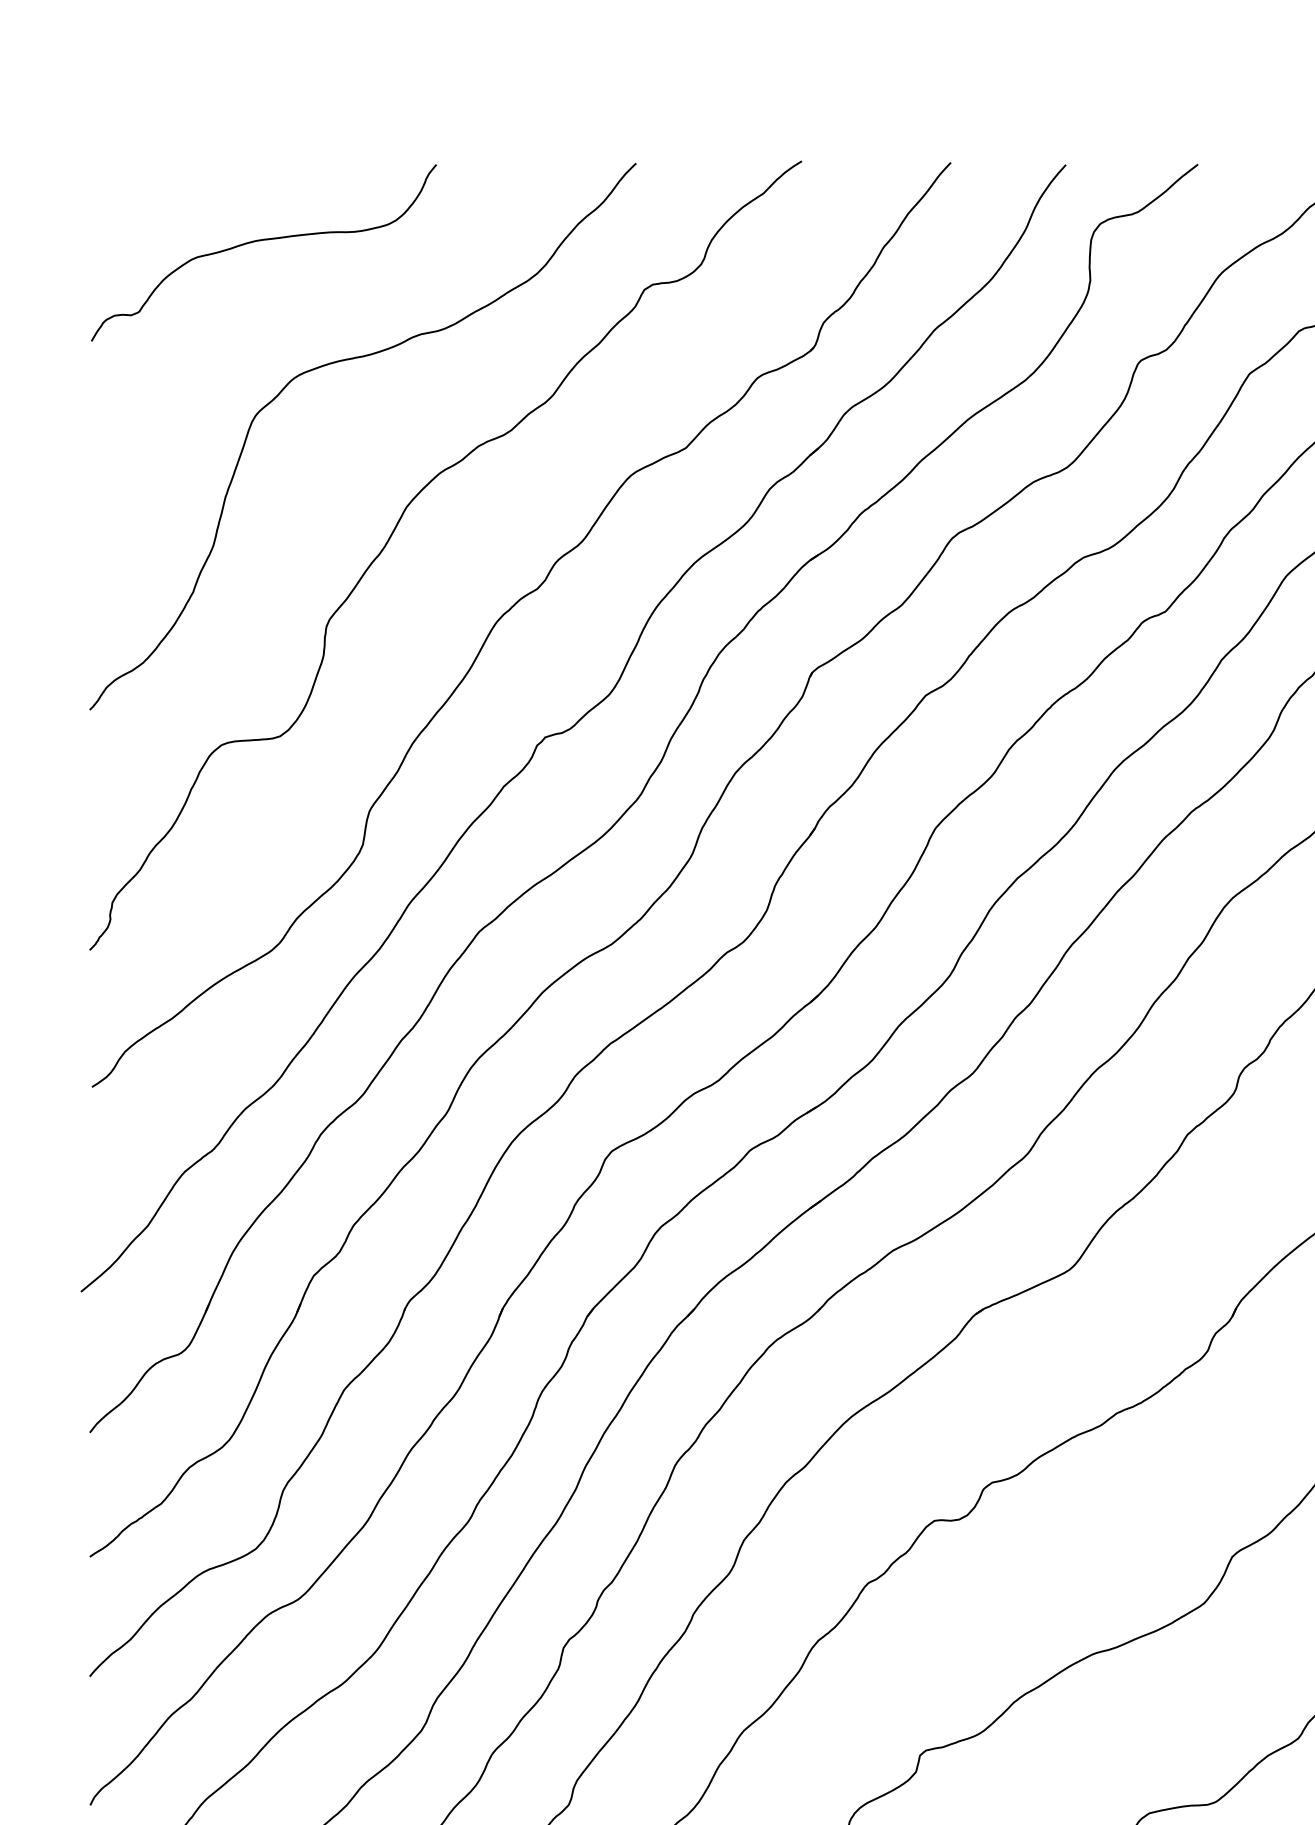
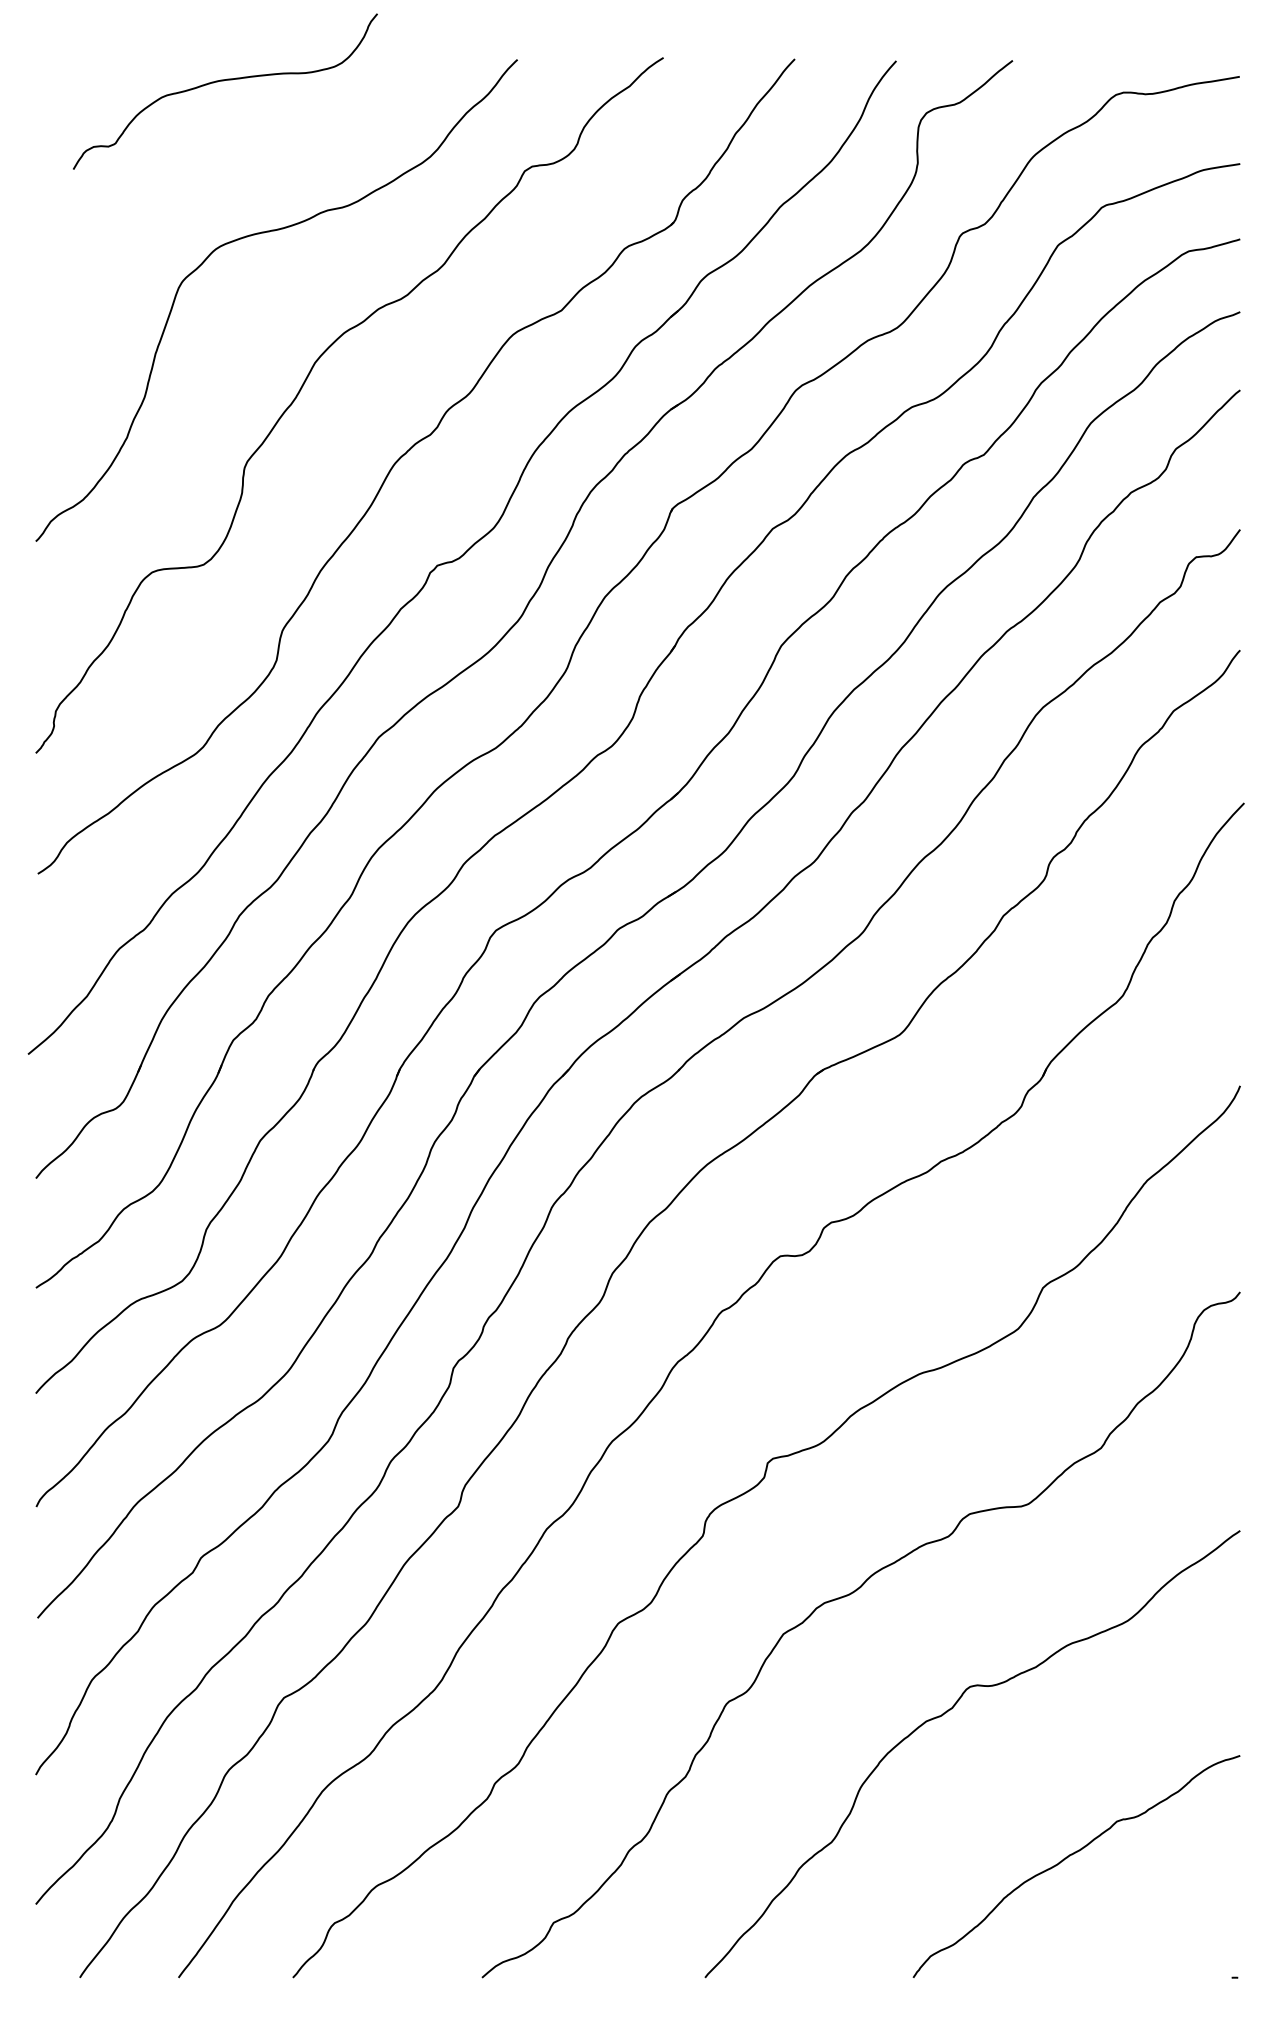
curve: (261, 241) -> (223, 81), moved

